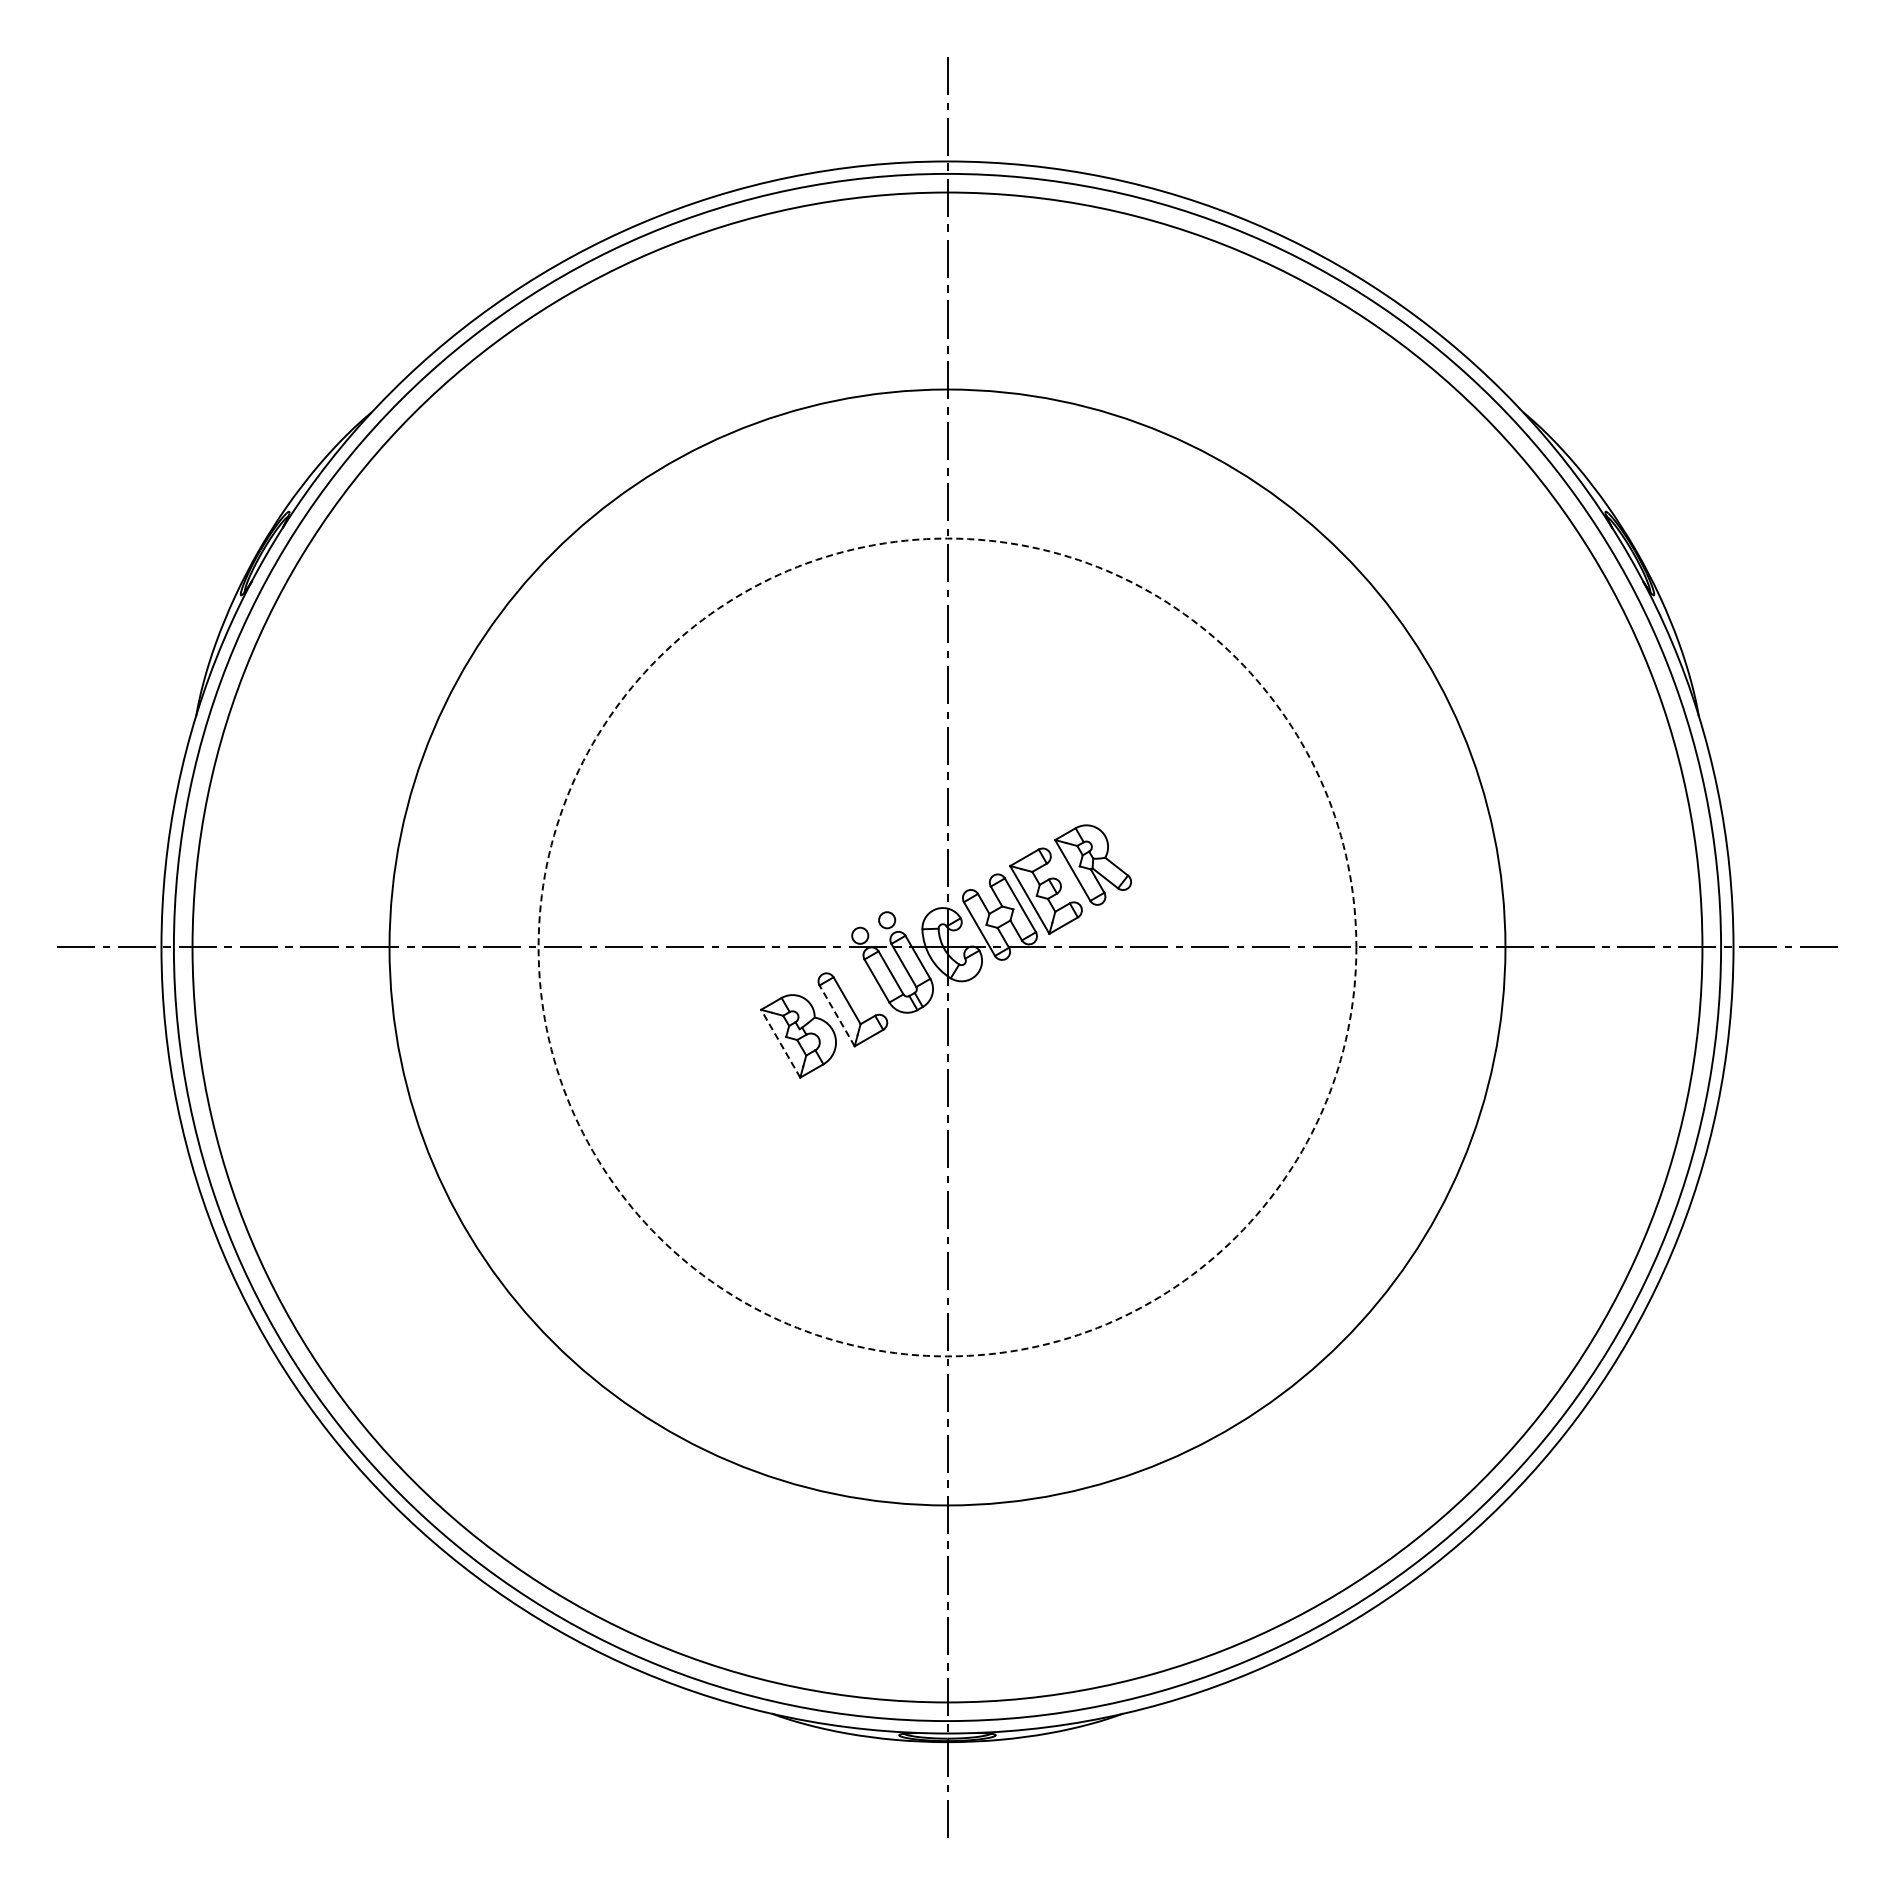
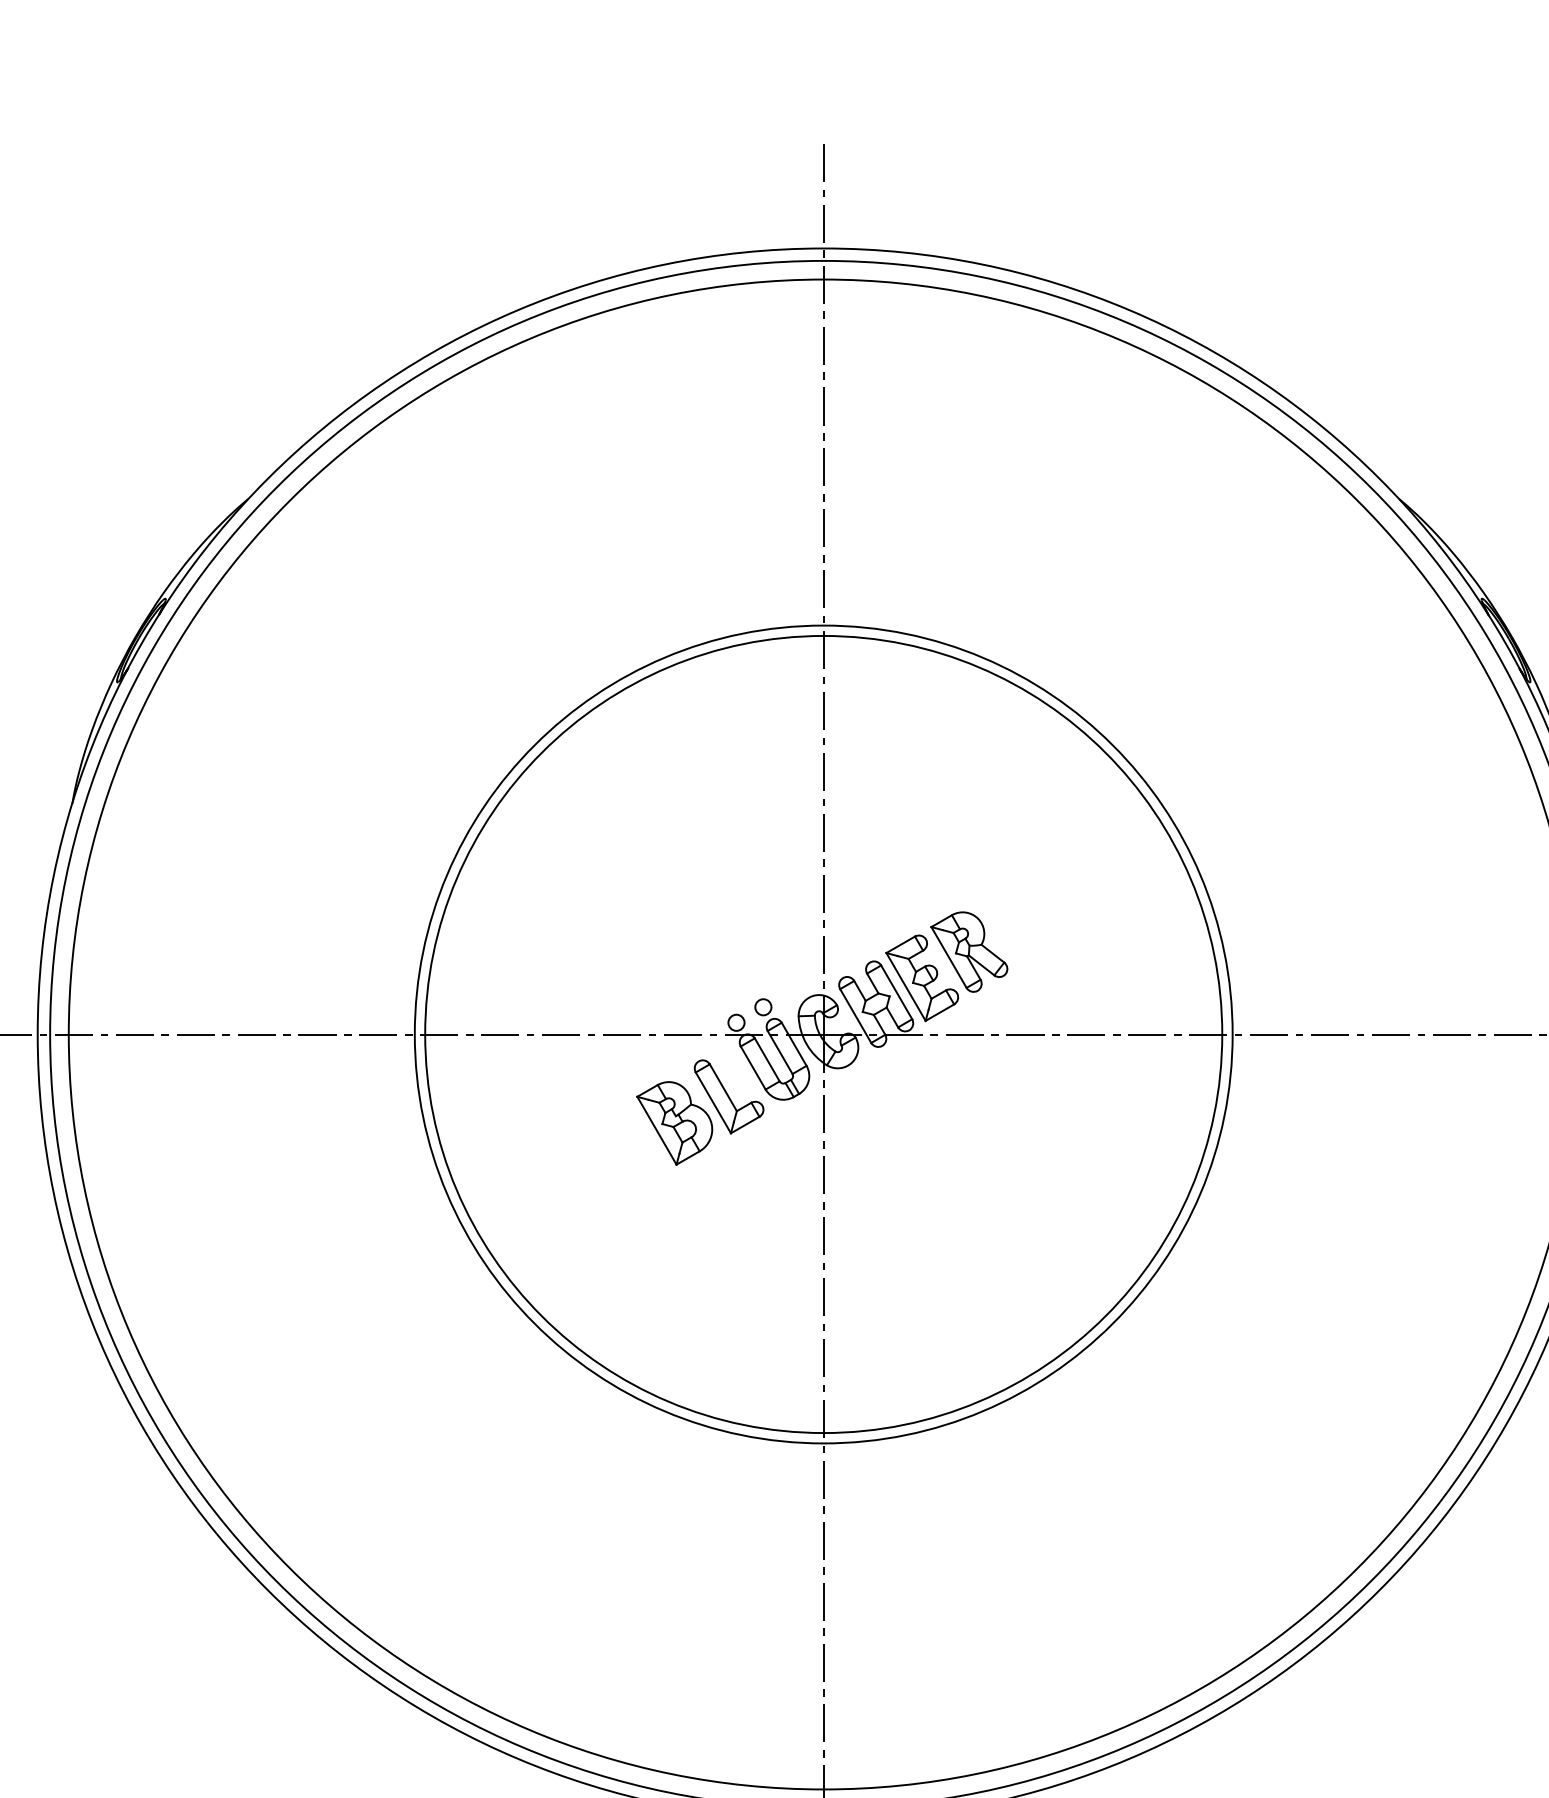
circle: (947, 947) -> (823, 1034), dashed -> solid
circle: (947, 947) -> (823, 1034), size x0.71
line: (836, 1015) -> (712, 1102), dashed -> solid
line: (780, 1043) -> (656, 1130), dashed -> solid

